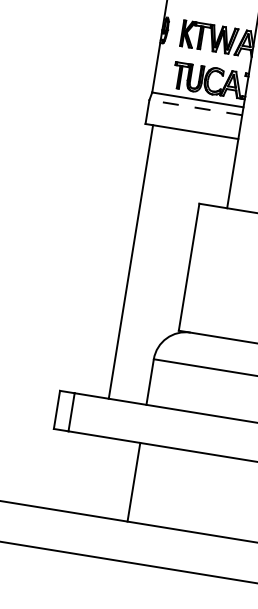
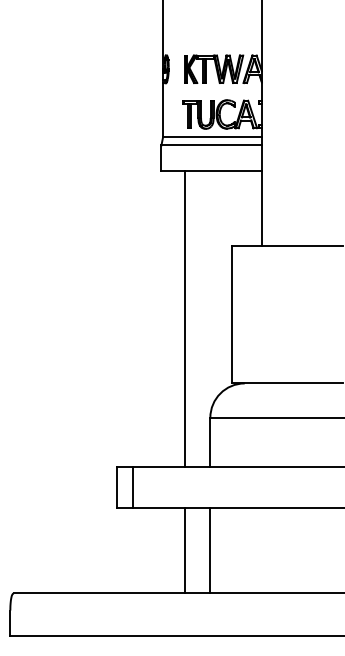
line: (195, 107) -> (211, 145), dashed -> solid
line: (130, 262) -> (184, 319), moved
line: (110, 478) -> (184, 550), added

